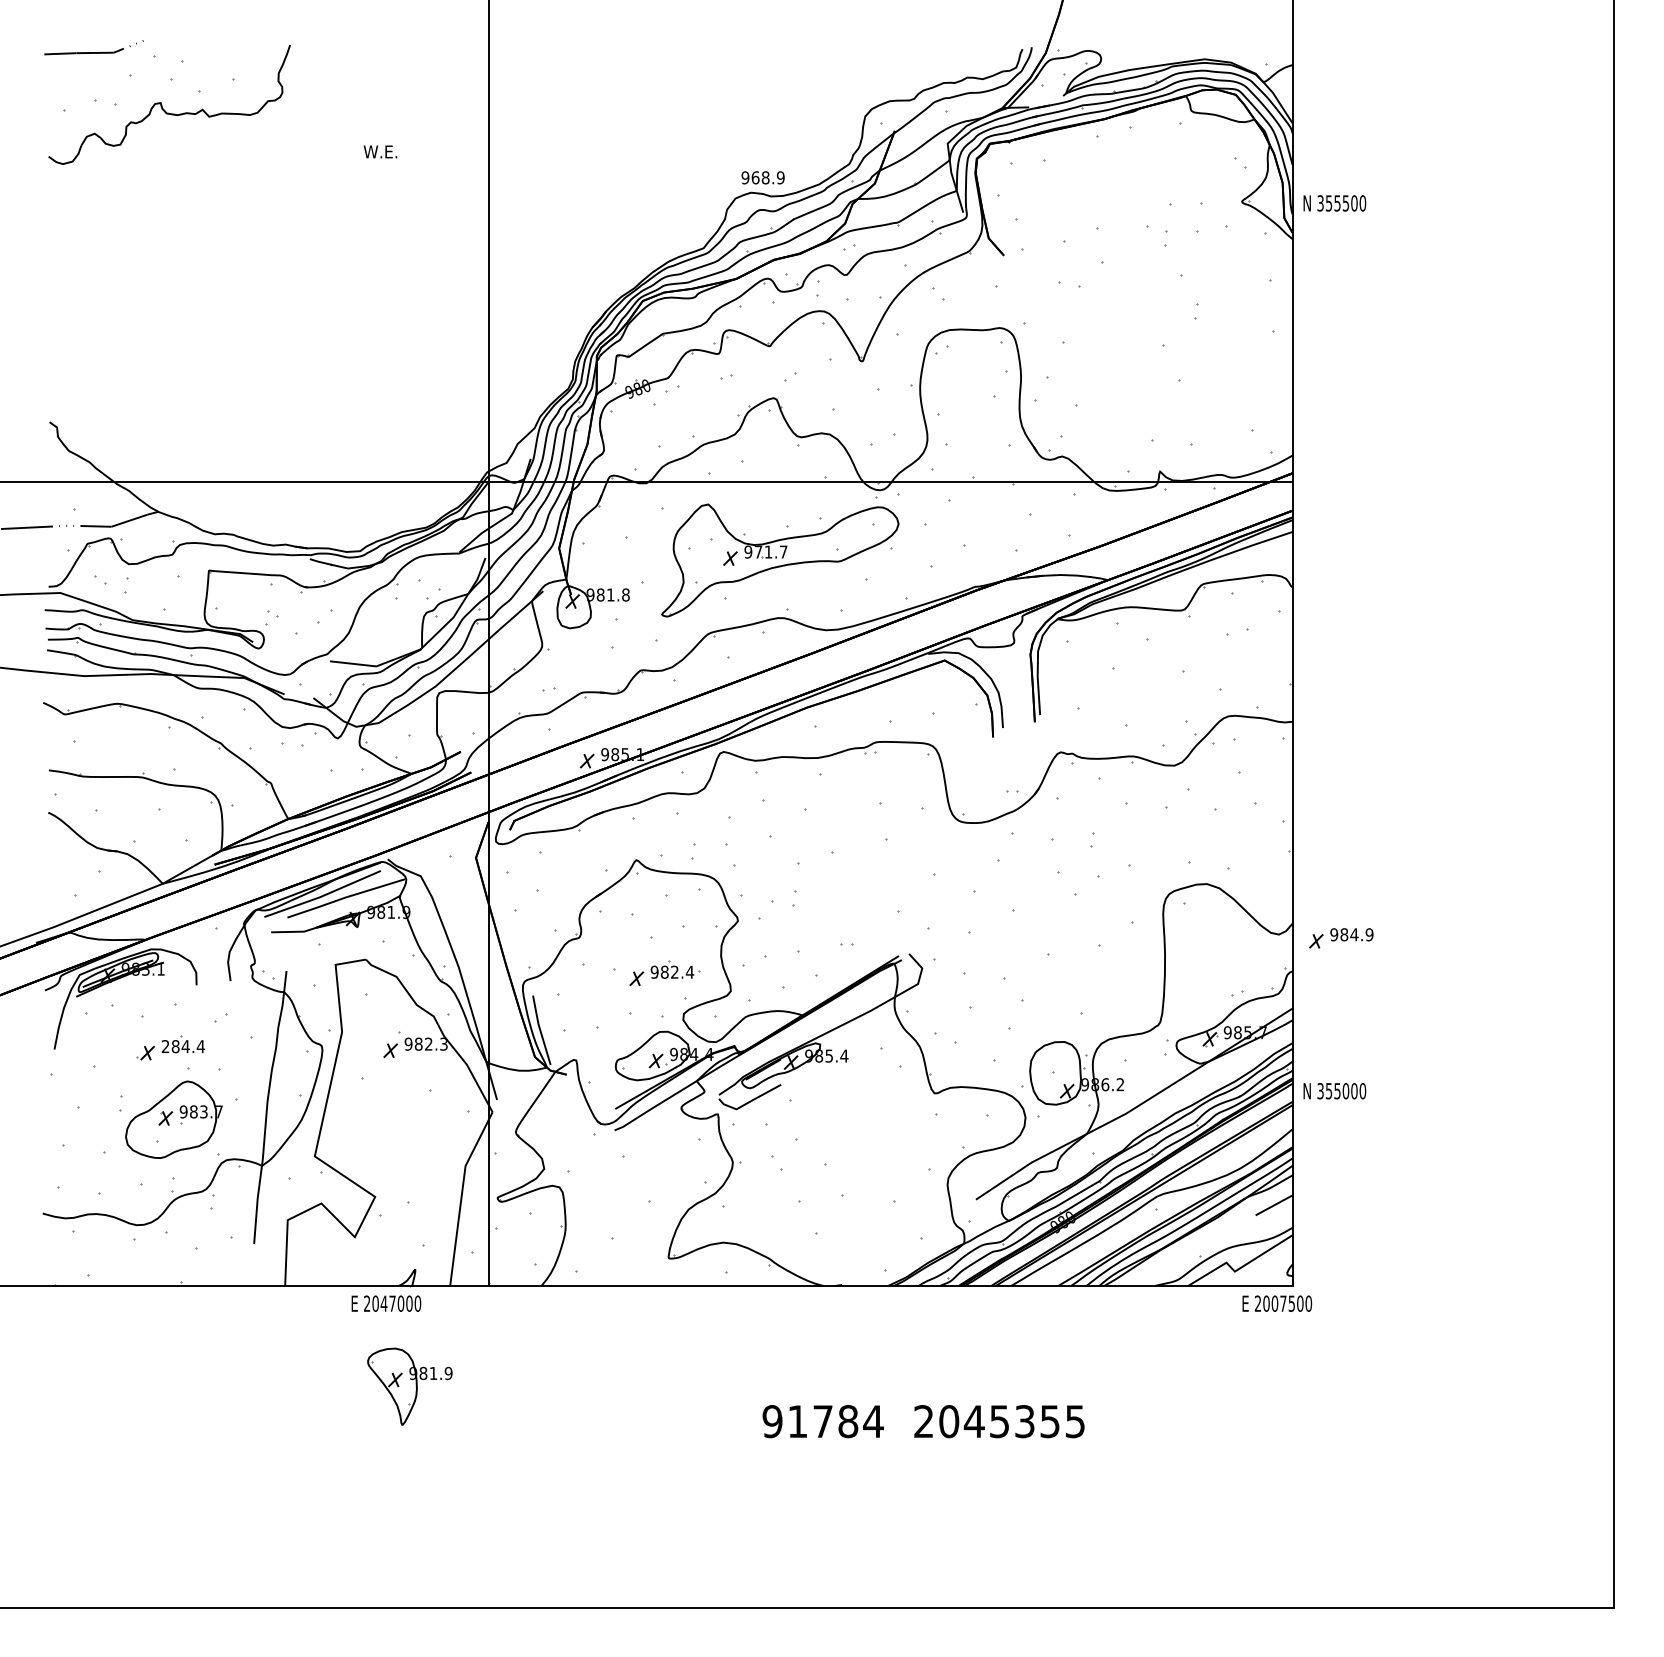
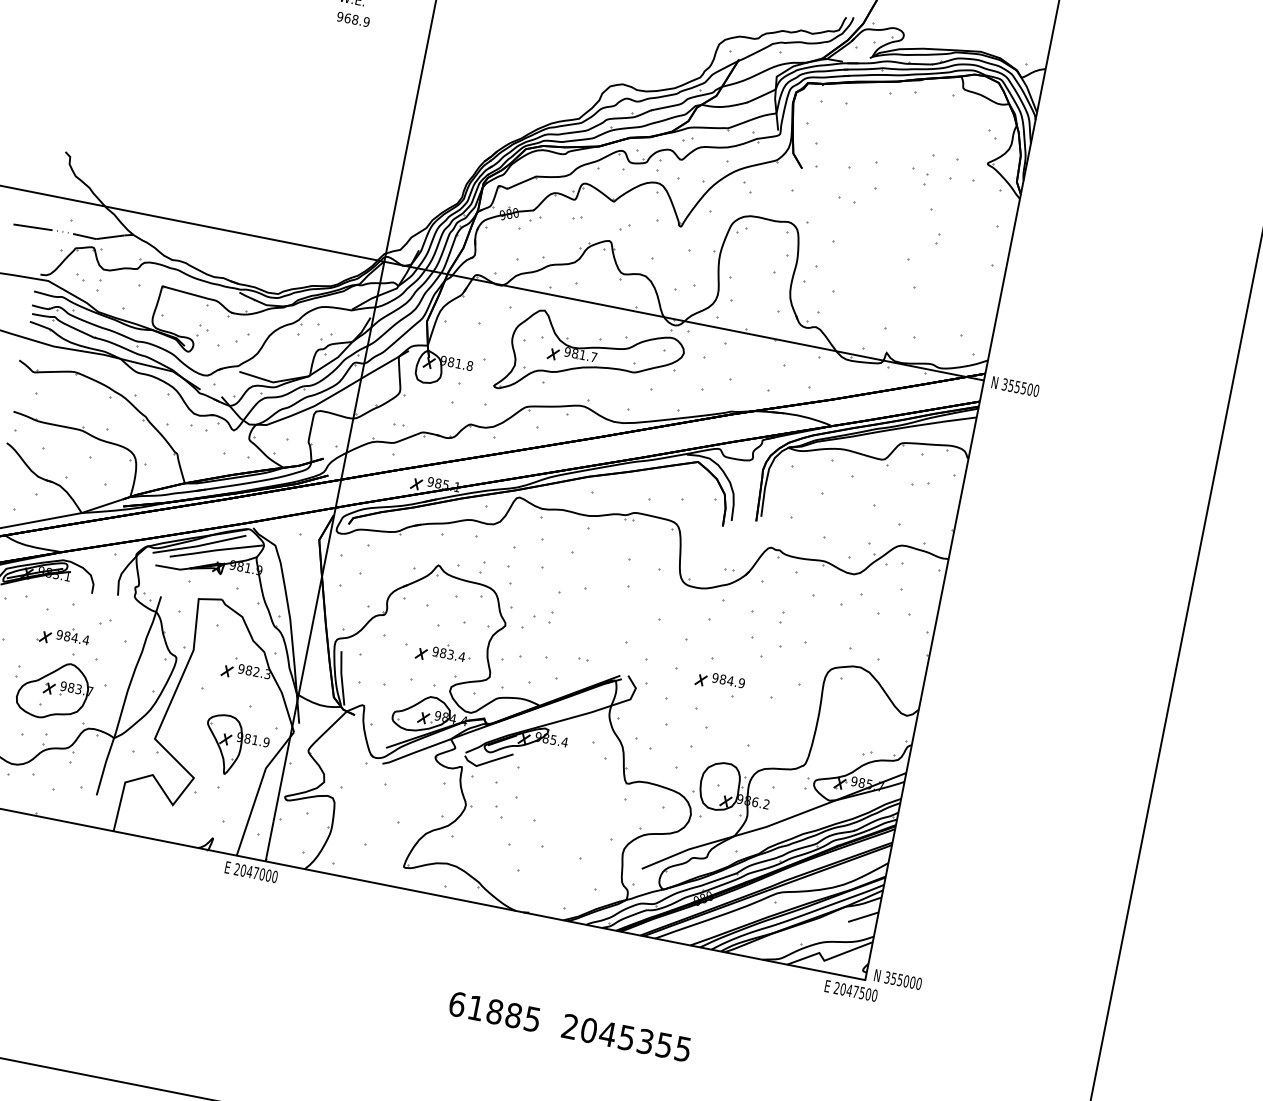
text: (762, 177) -> (353, 19), moved
text: (1334, 203) -> (1015, 386), moved
text: (758, 551) -> (575, 353), 971.7 -> 981.7
part: (1341, 938) -> (720, 681), moved
text: (674, 972) -> (450, 654), 982.4 -> 983.4
text: (165, 1046) -> (59, 634), 284.4 -> 984.4
text: (1334, 1091) -> (897, 979), moved
text: (386, 1303) -> (251, 872), moved
text: (1274, 1303) -> (849, 990), 2007500 -> 2047500
part: (409, 1386) -> (235, 746), moved
text: (822, 1421) -> (494, 1011), 91784 -> 61885

